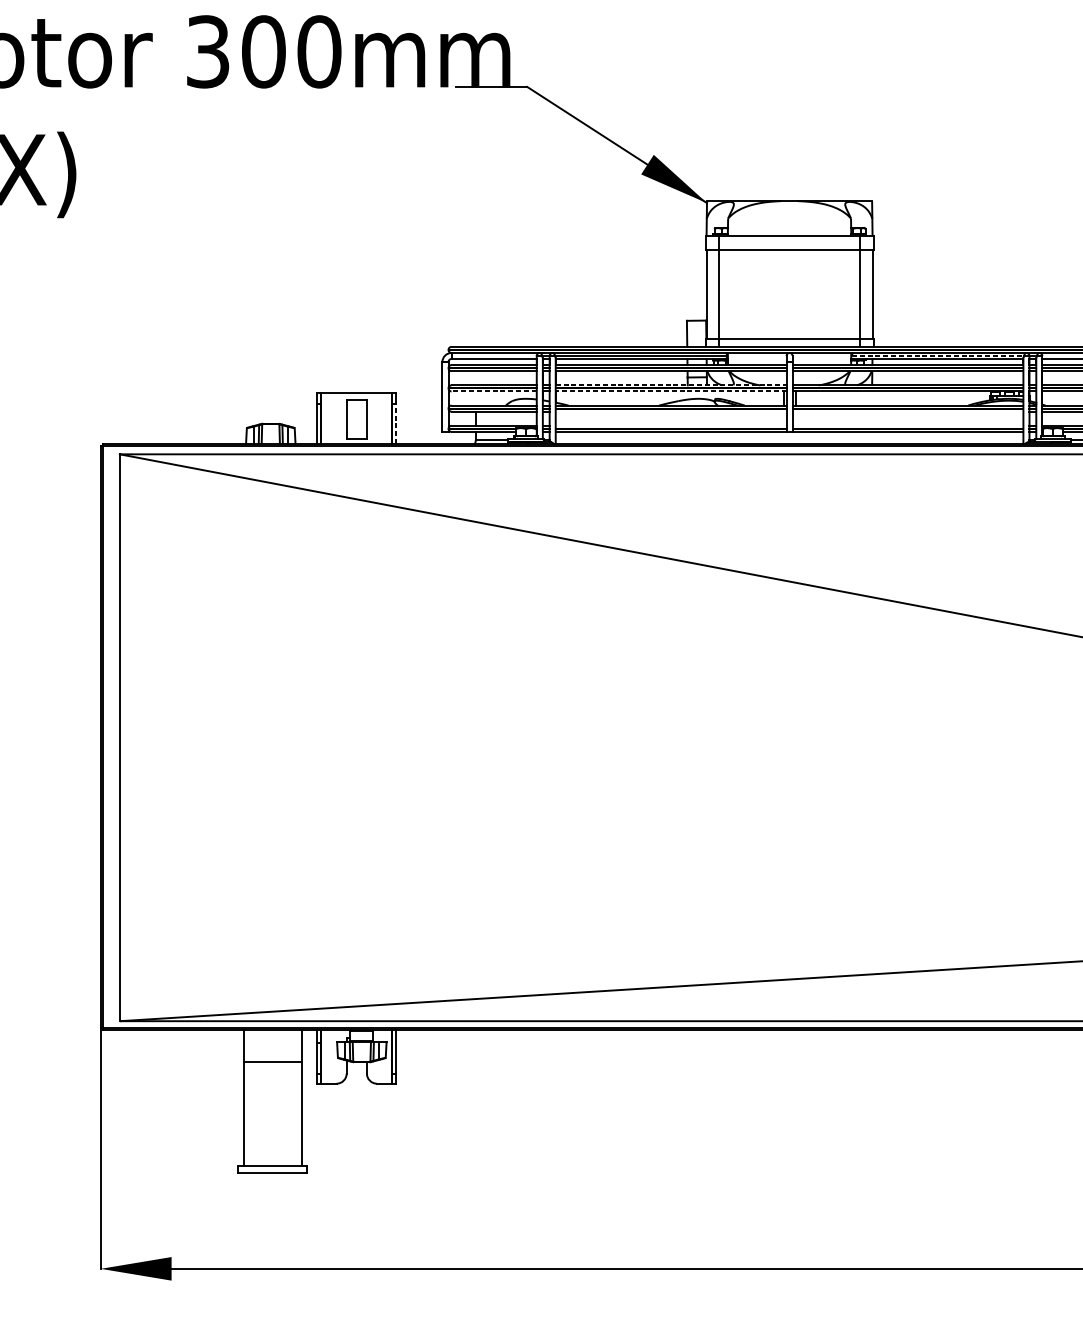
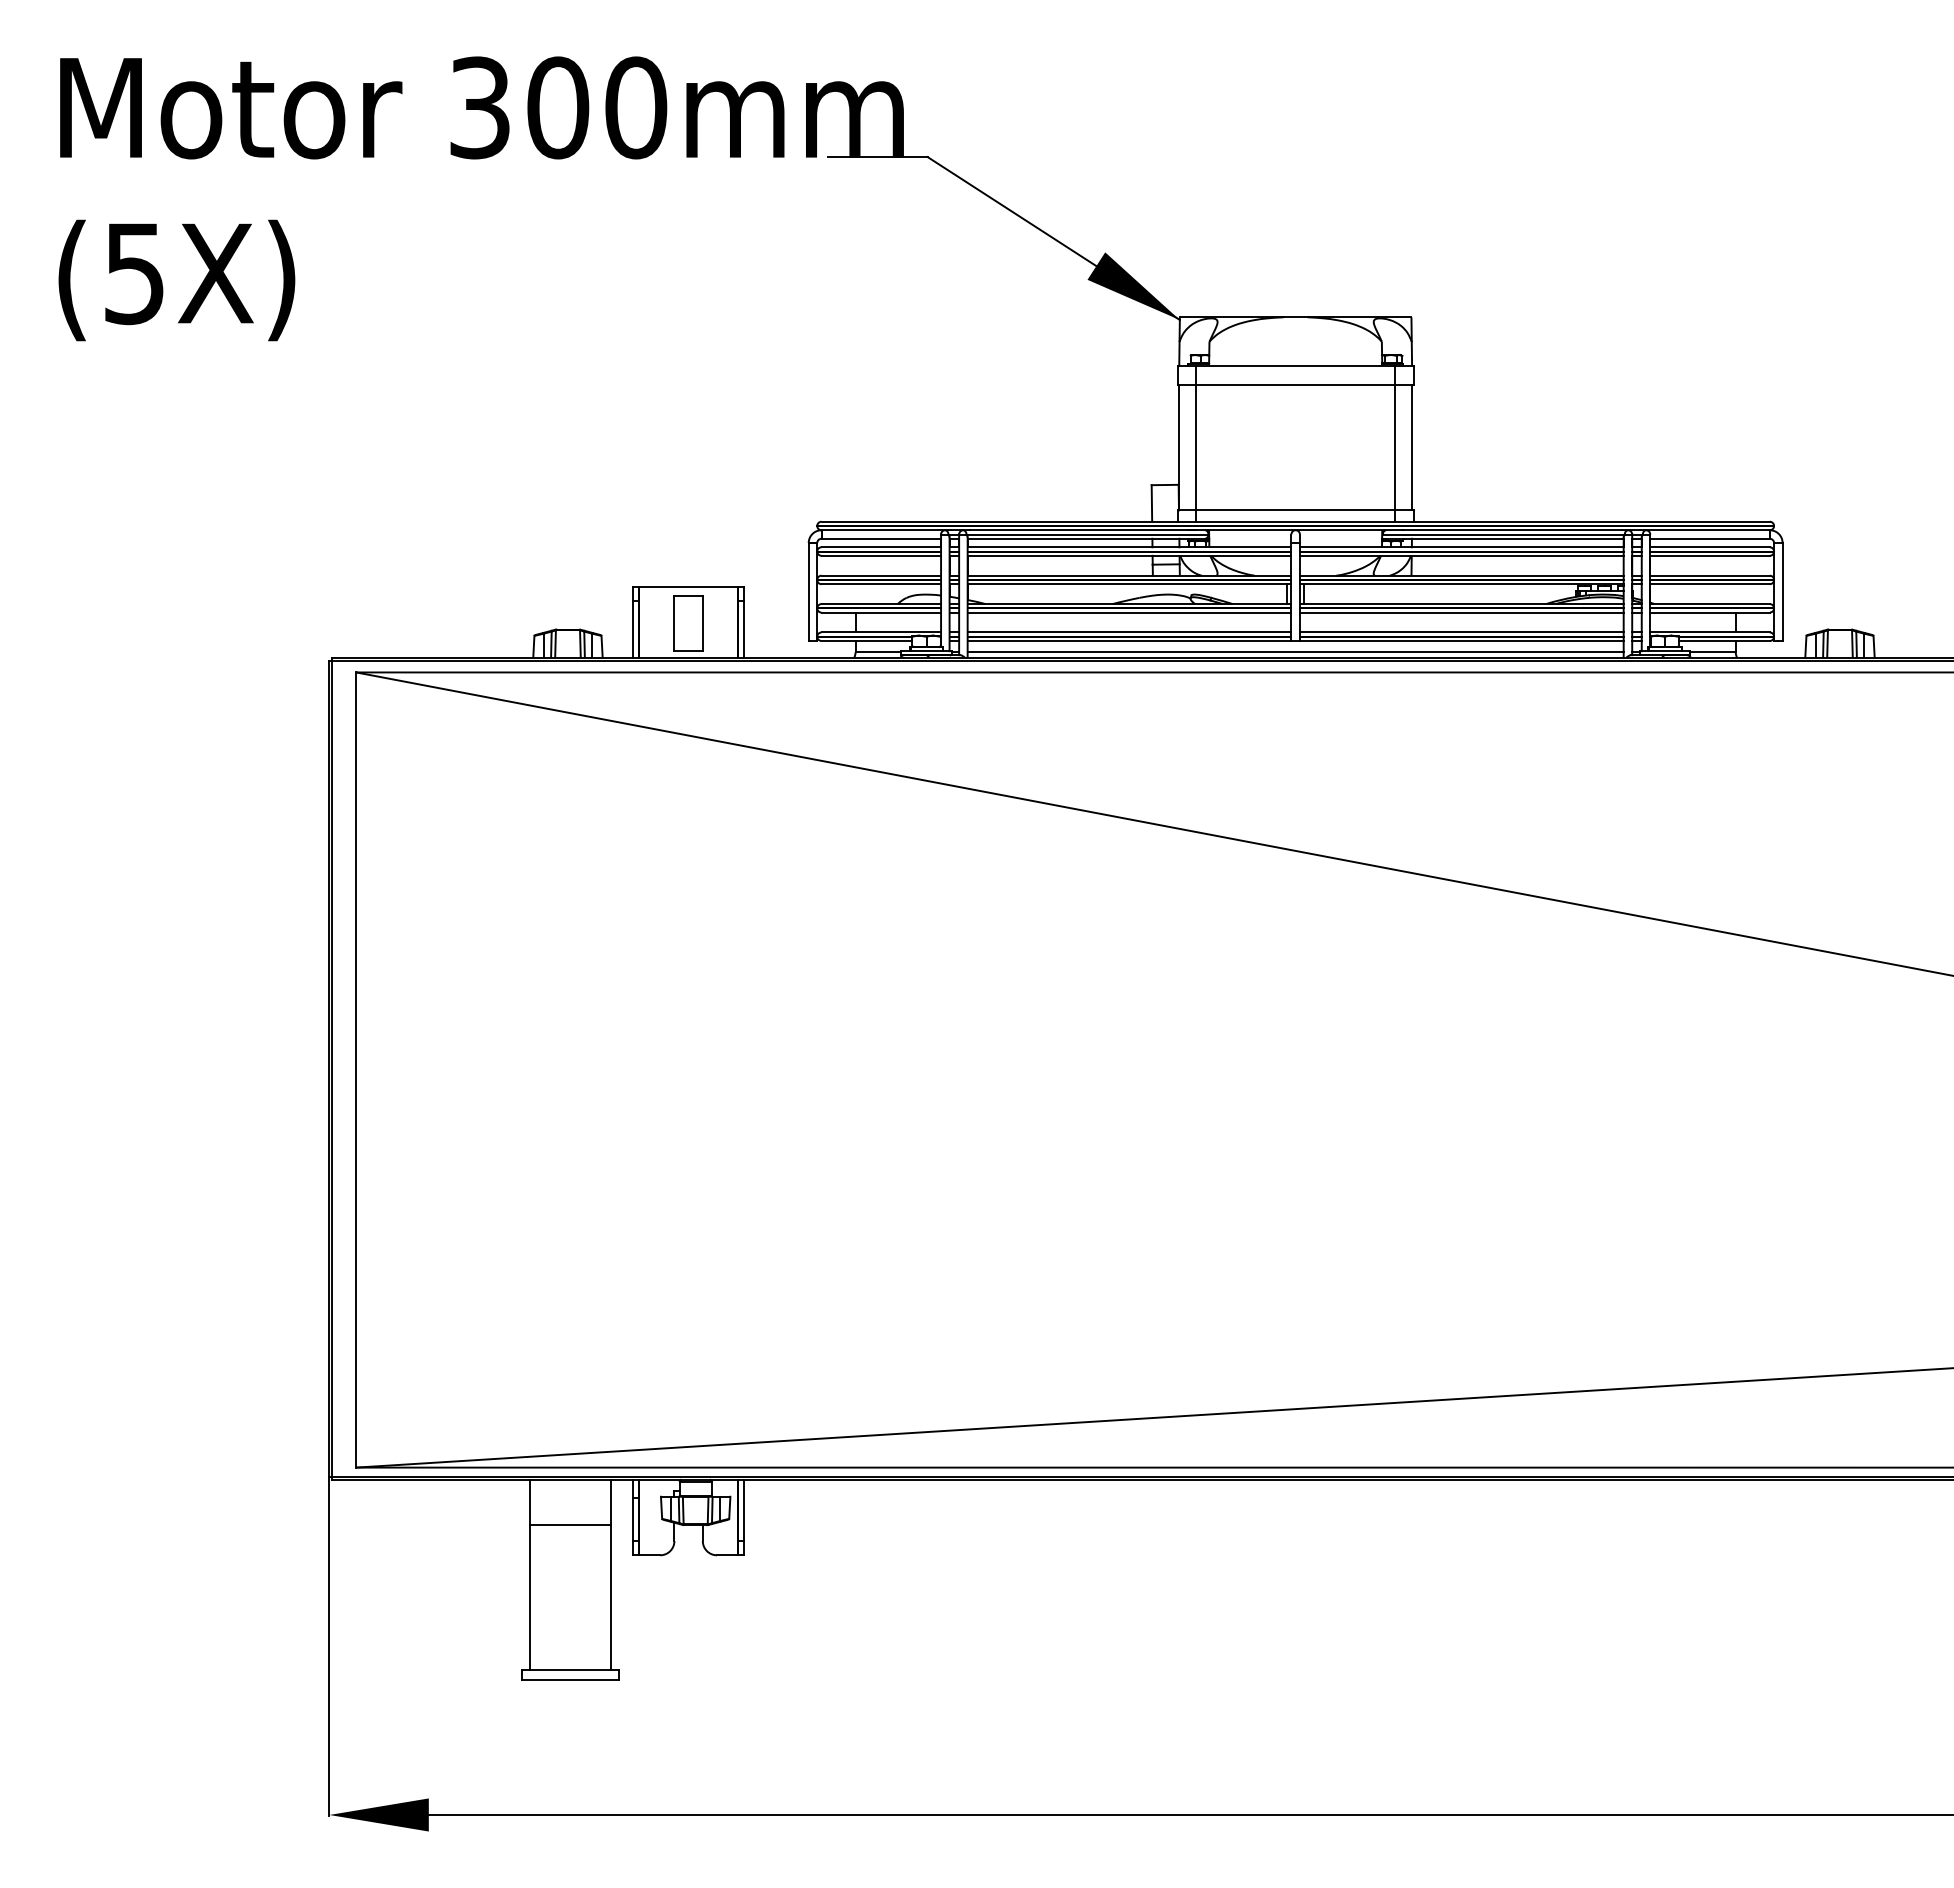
line: (937, 355) -> (1503, 534), dashed -> solid
line: (671, 385) -> (1129, 575), dashed -> solid
line: (494, 391) -> (881, 584), dashed -> solid
line: (671, 391) -> (1129, 584), dashed -> solid
line: (671, 411) -> (1129, 612), added
line: (907, 411) -> (1461, 612), added
line: (395, 423) -> (743, 629), dashed -> solid
line: (671, 425) -> (1129, 632), added
line: (907, 425) -> (1461, 632), added
line: (789, 440) -> (1295, 652), added

